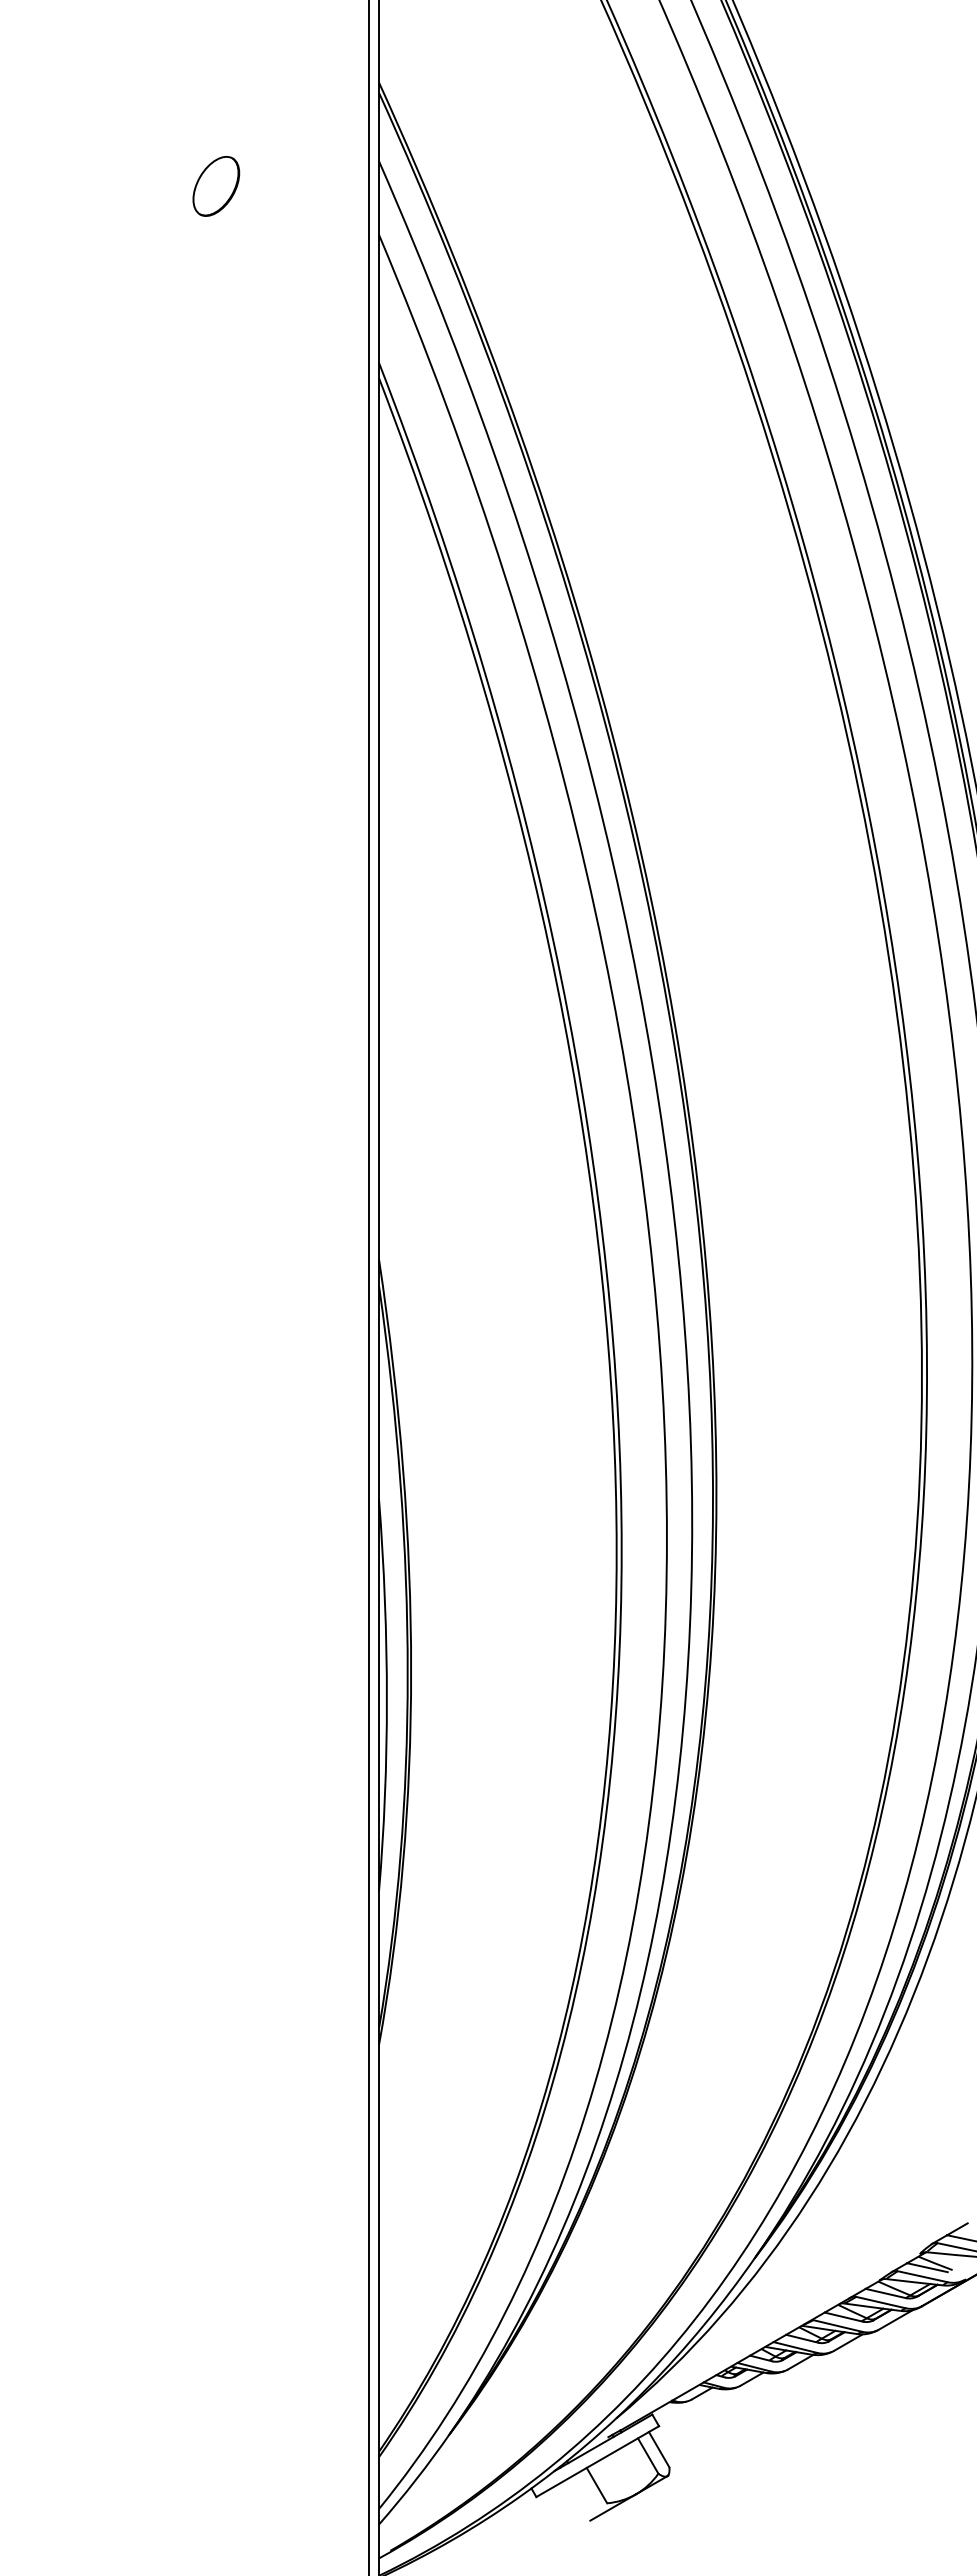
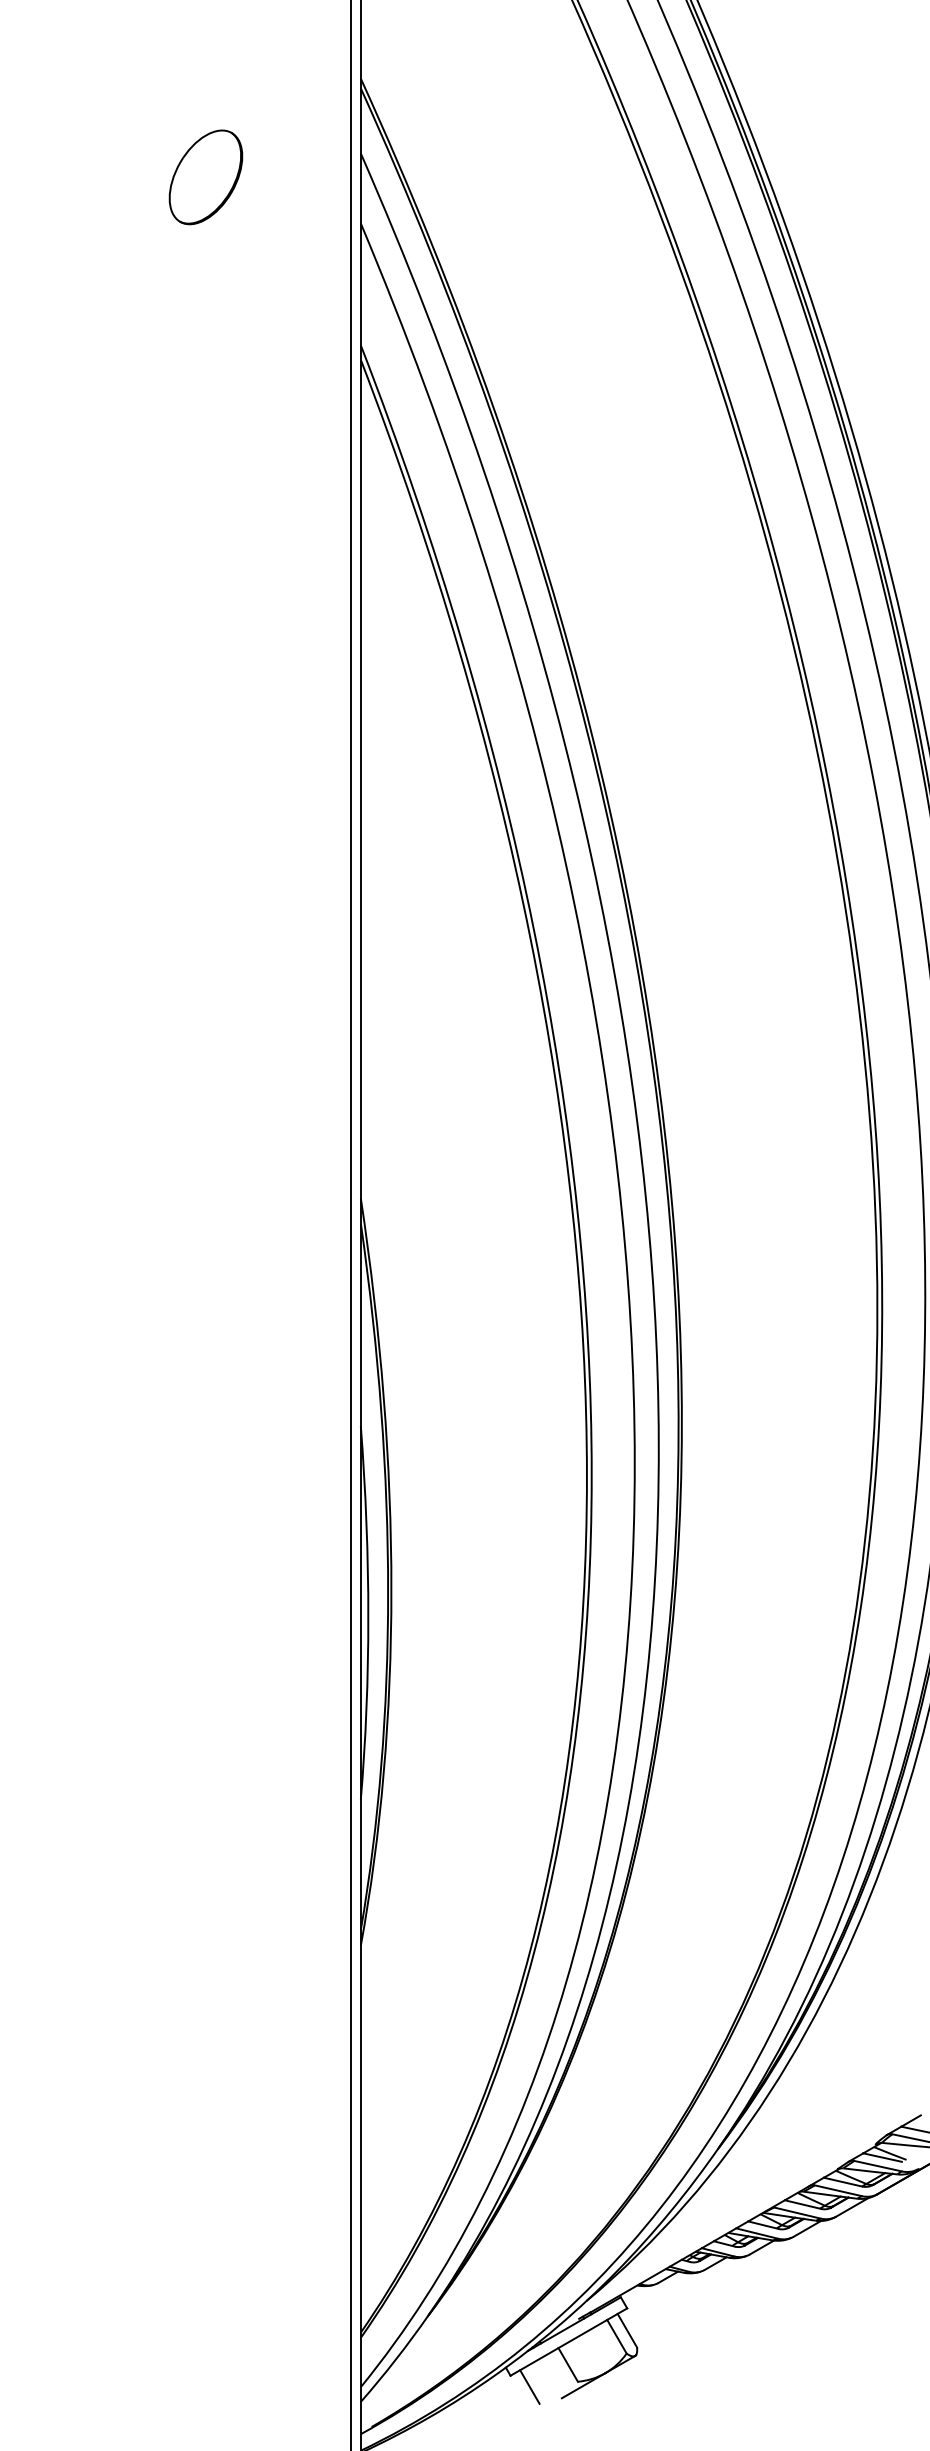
part: (216, 186) -> (206, 177), size x1.67
line: (556, 2508) -> (529, 2386), added

